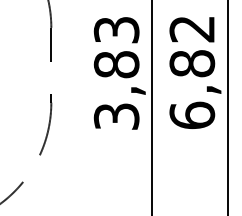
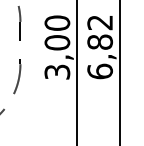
text: (116, 46) -> (57, 32), 3,83 -> 3,00

